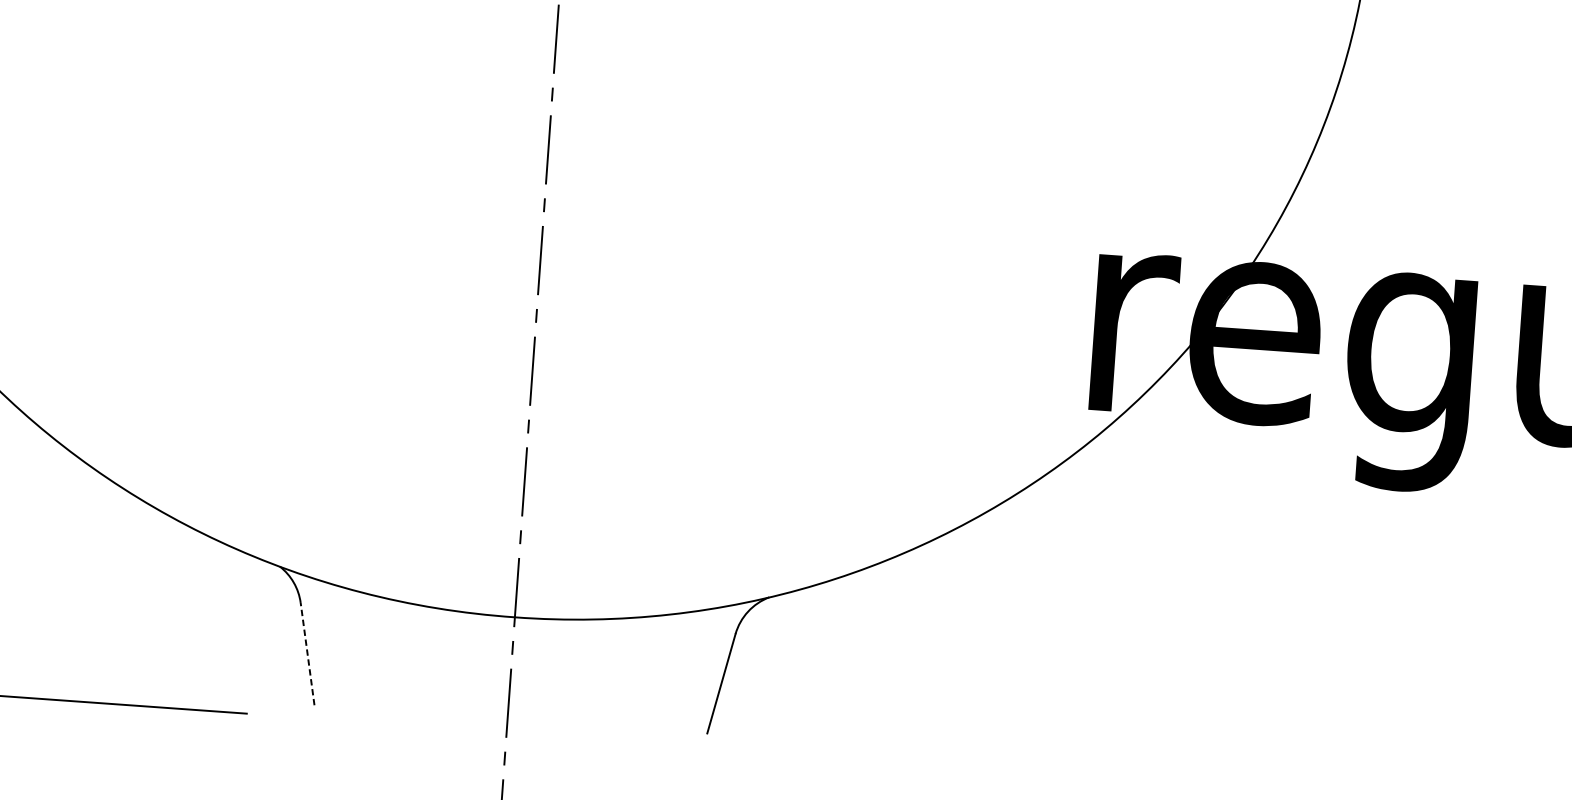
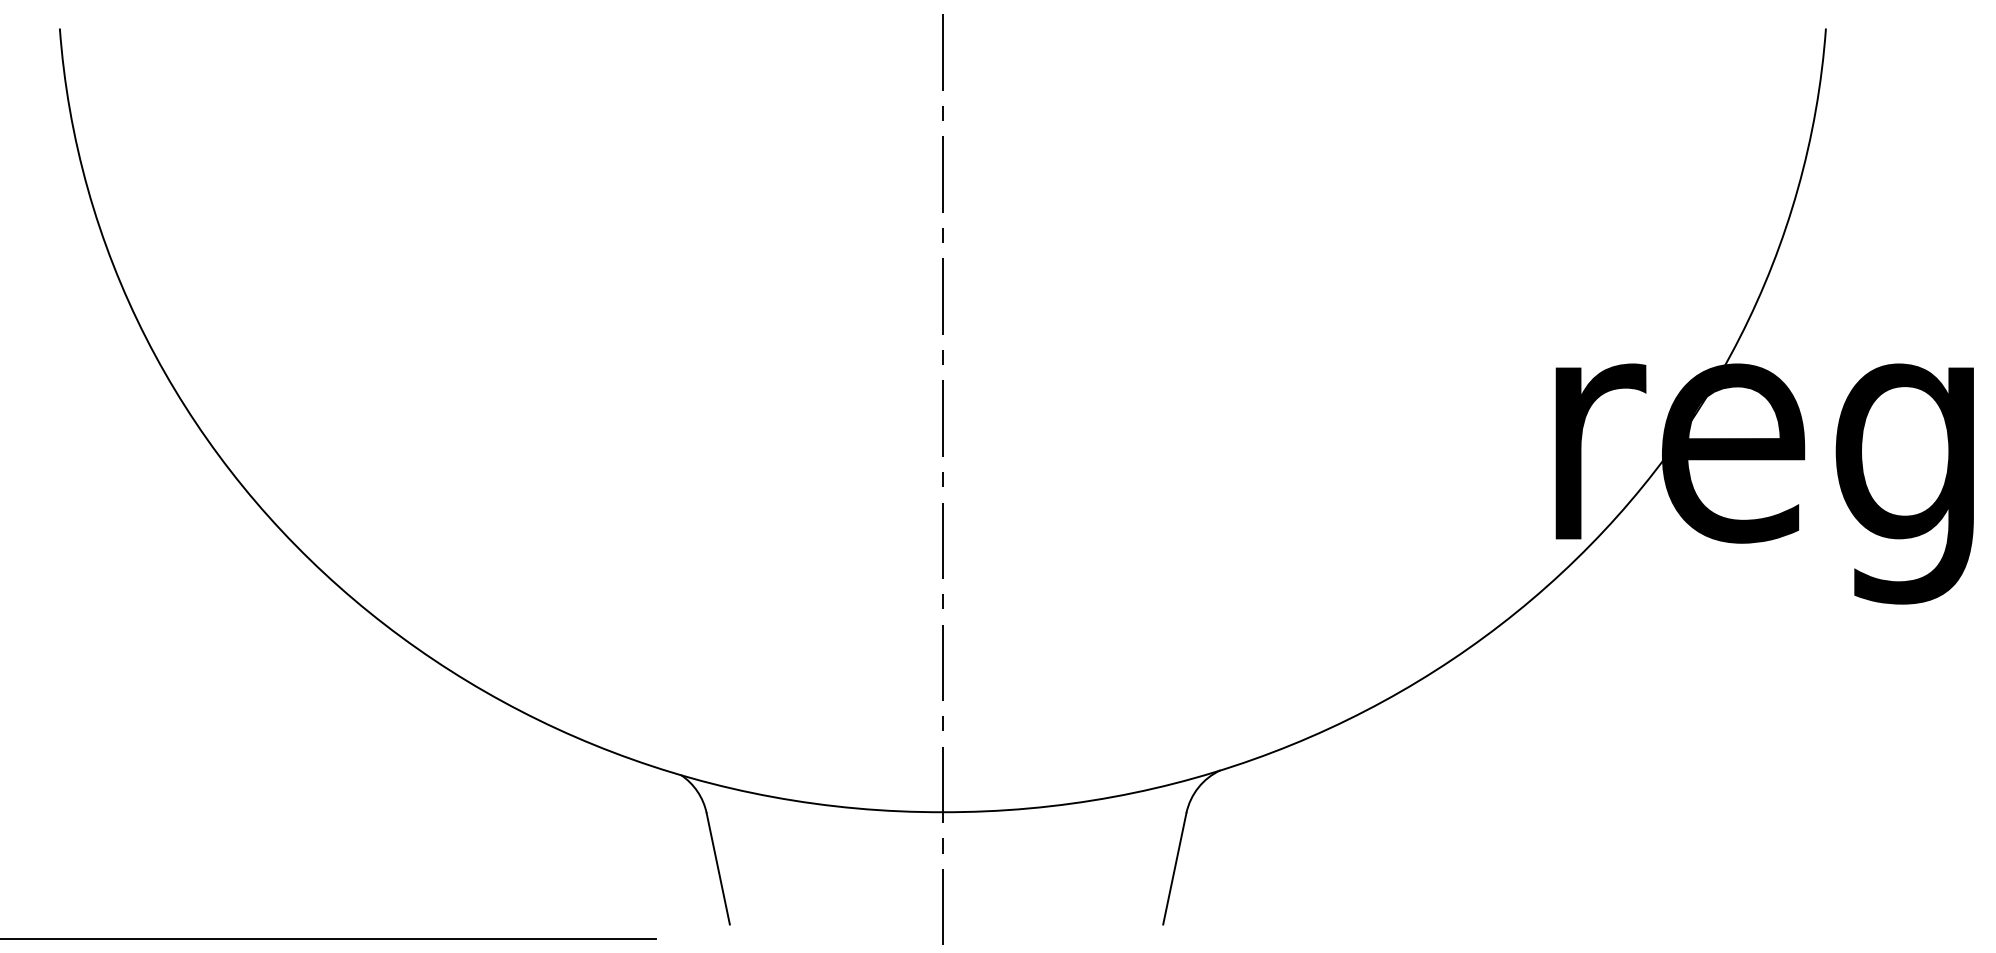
line: (307, 653) -> (718, 868), dashed -> solid

